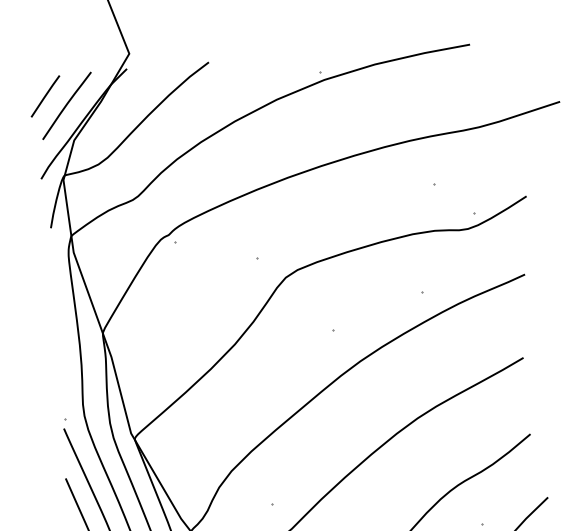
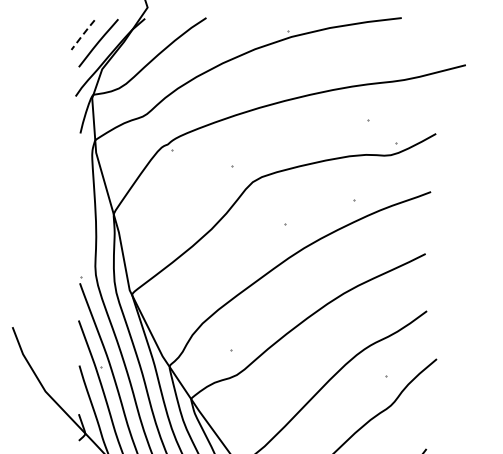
line: (44, 97) -> (82, 35), solid -> dashed

